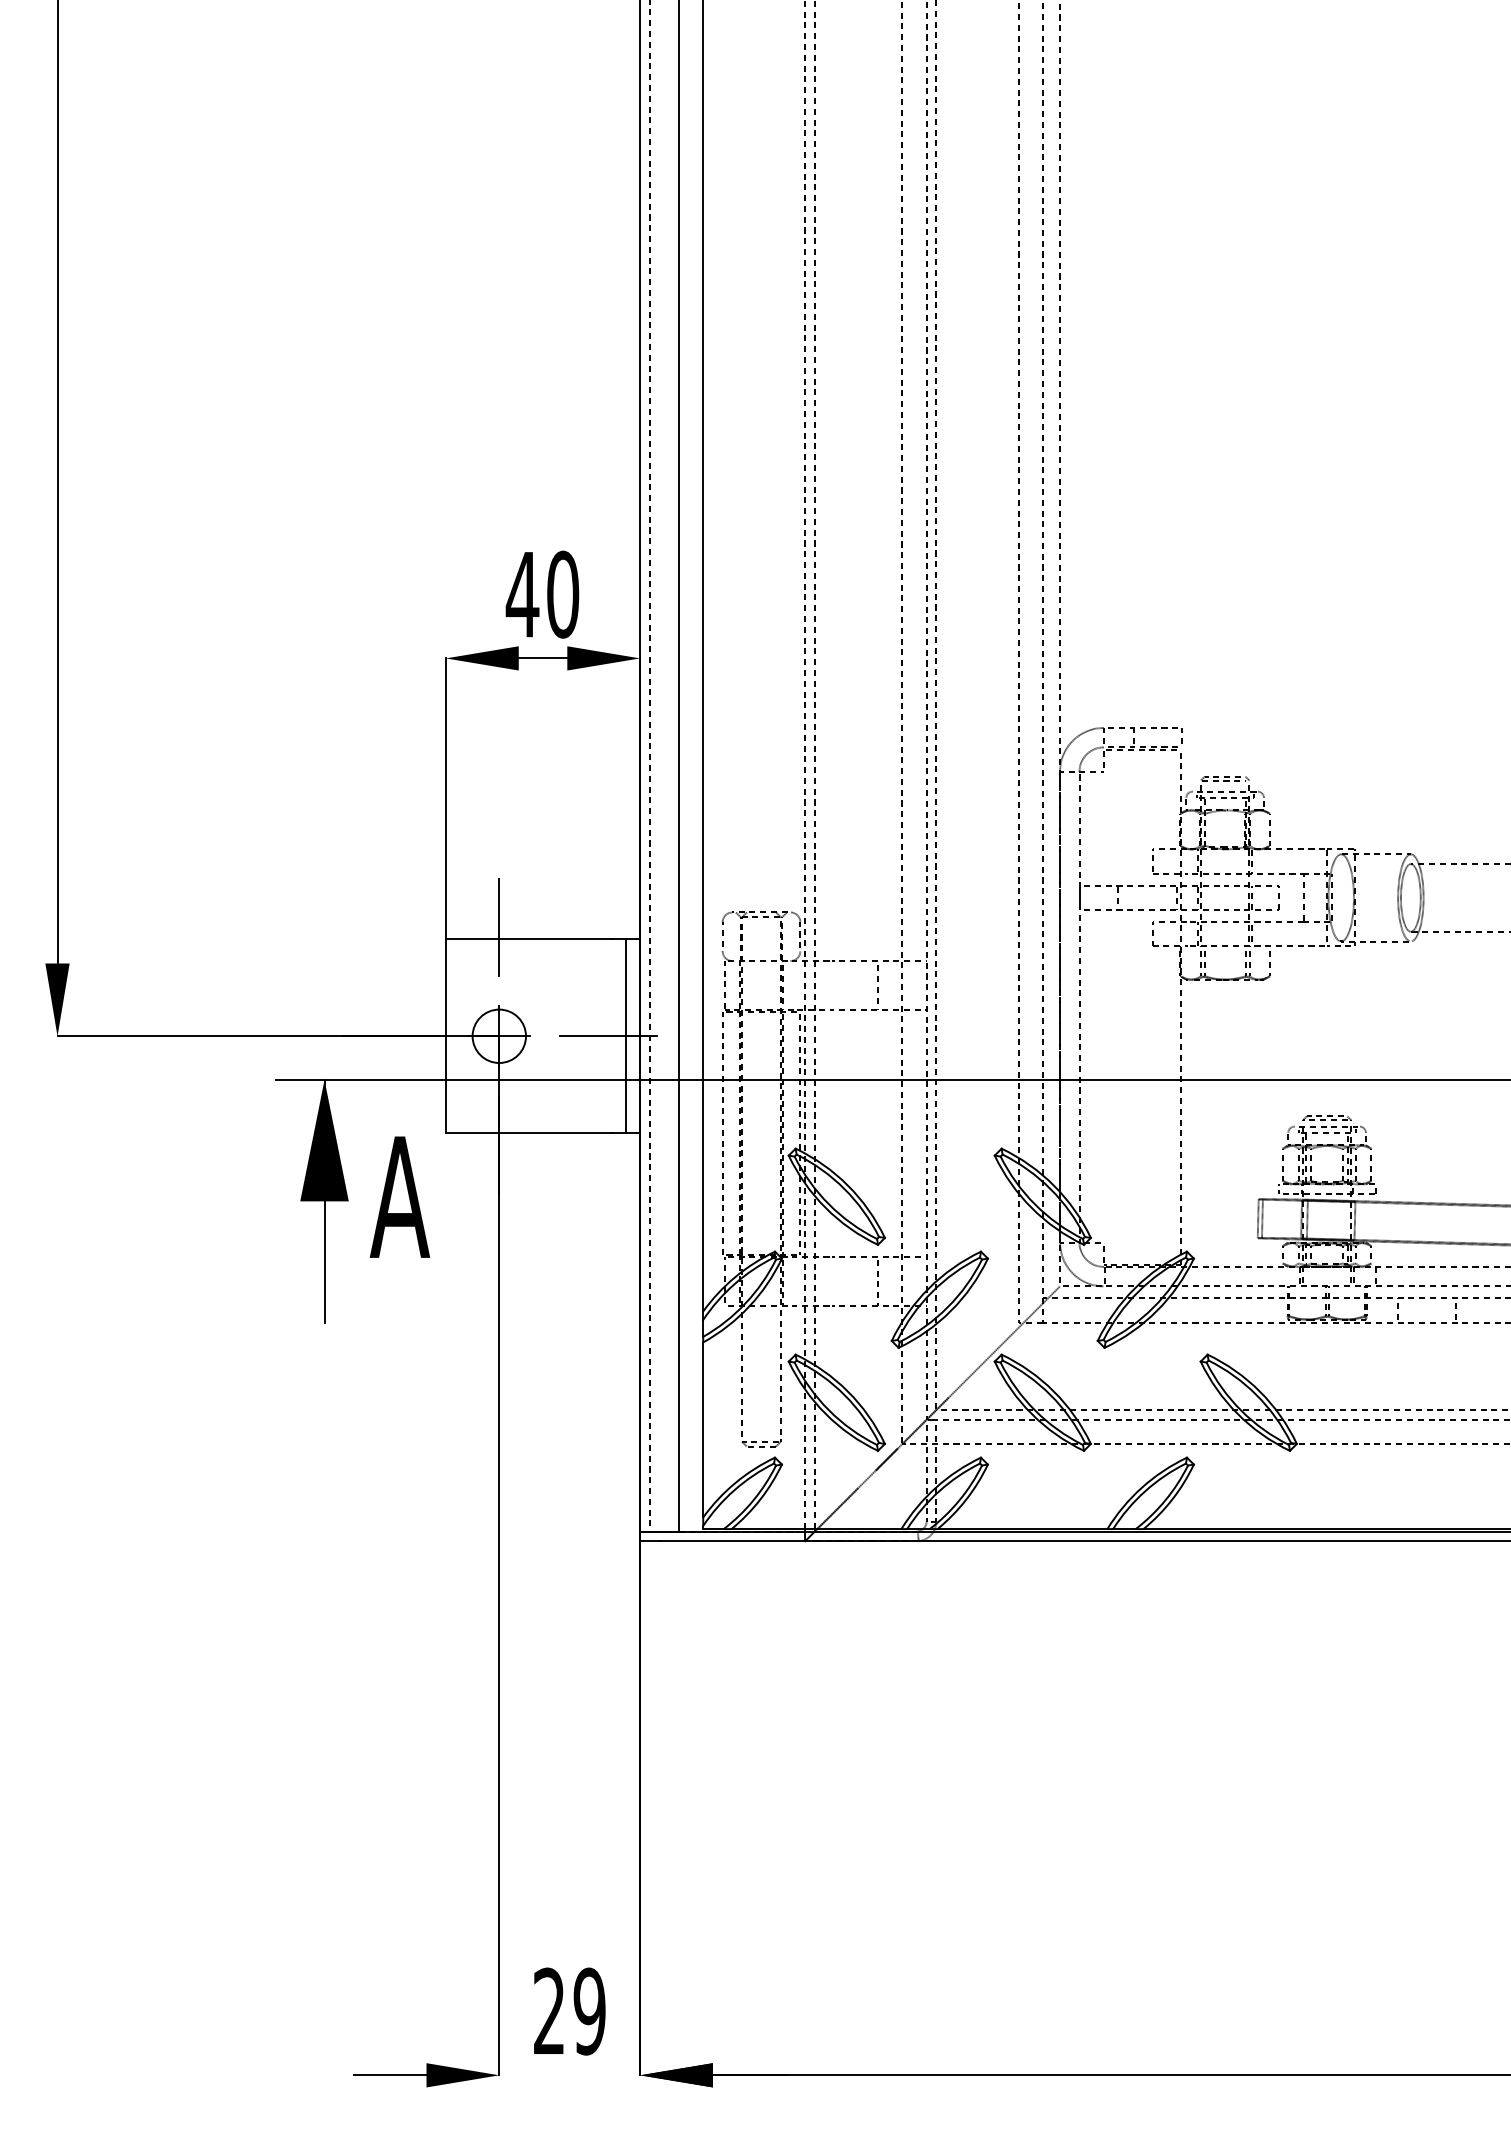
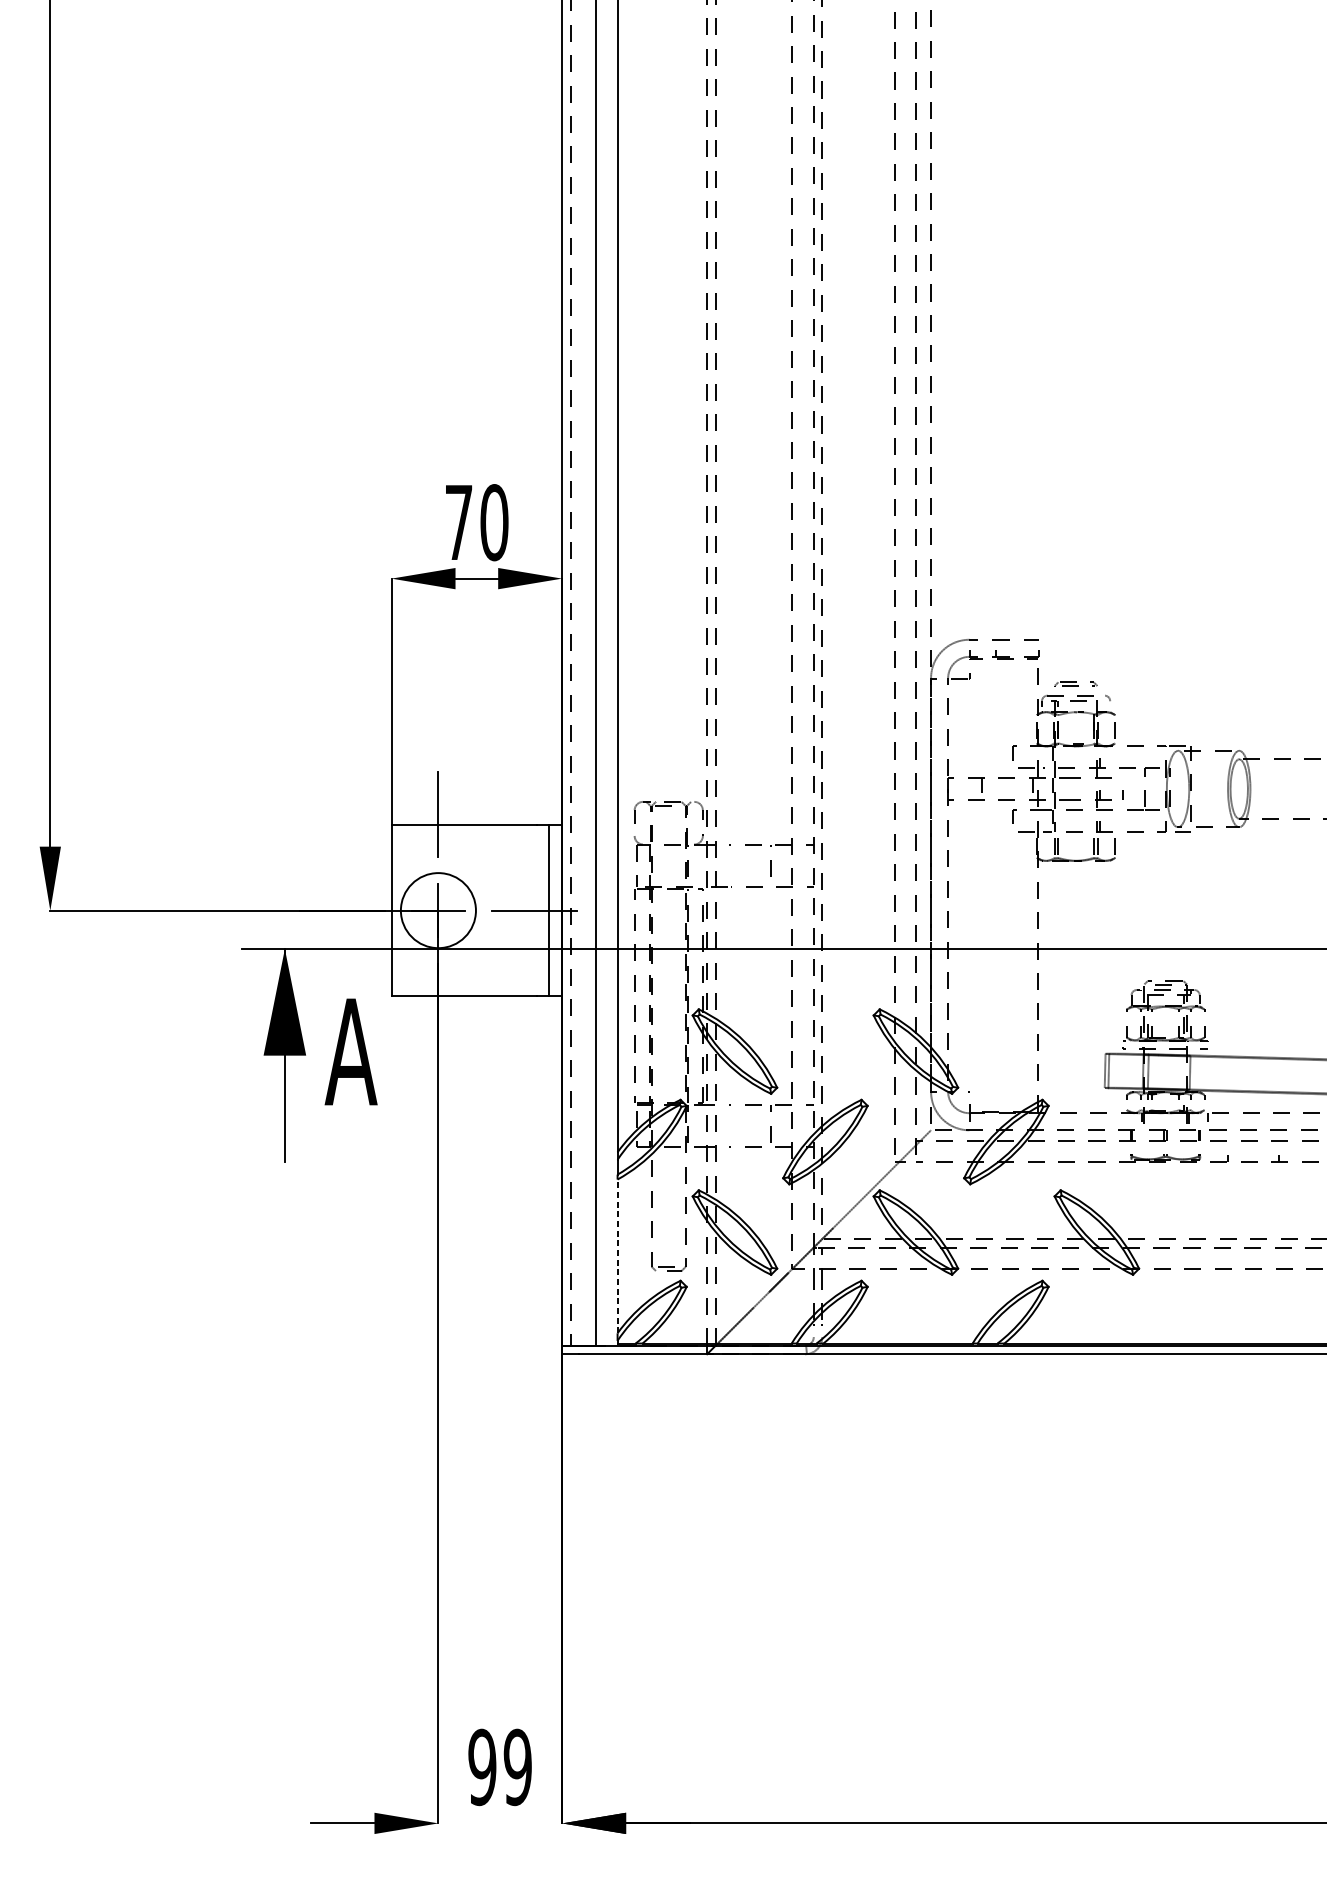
text: (522, 594) -> (458, 522), 40 -> 70
circle: (499, 1036) -> (438, 910), size x1.6
line: (703, 1429) -> (617, 1256), solid -> dashed
text: (549, 2011) -> (482, 1767), 29 -> 99

